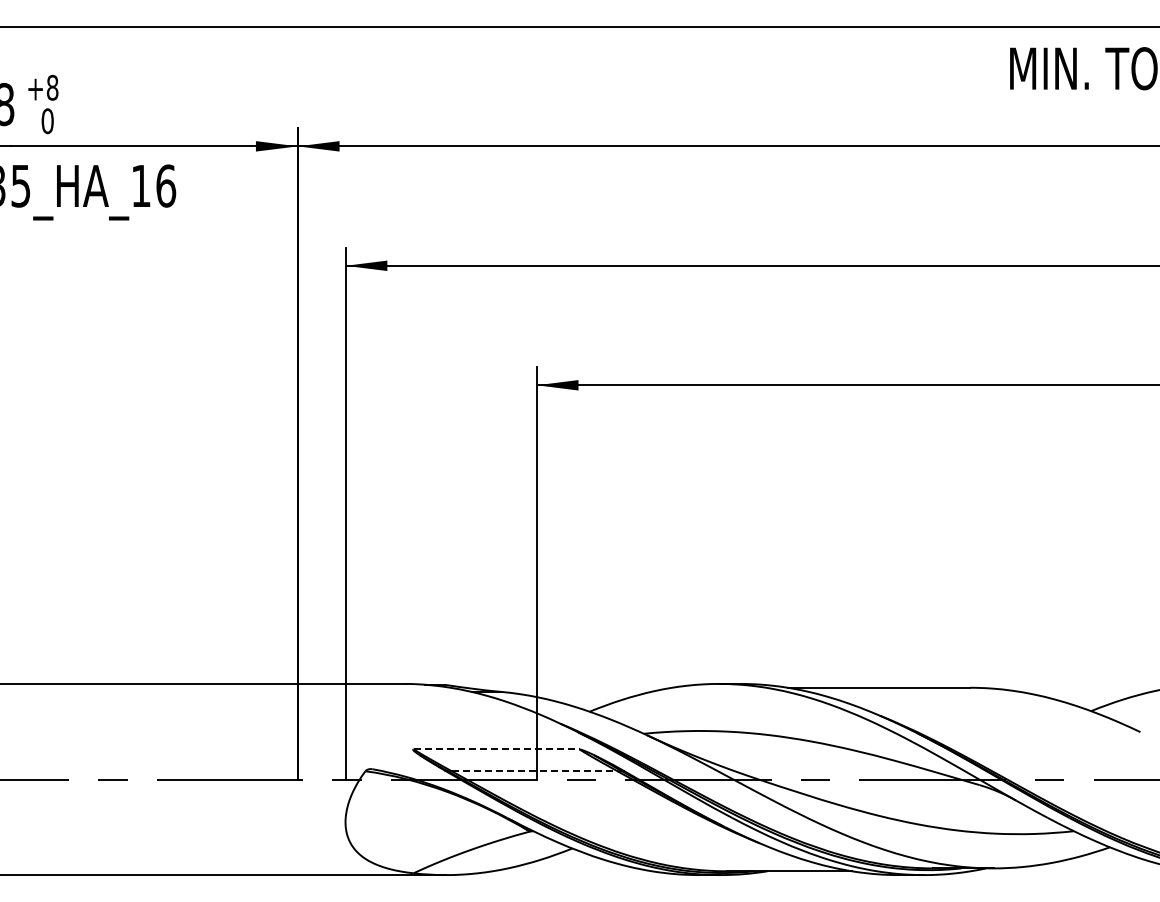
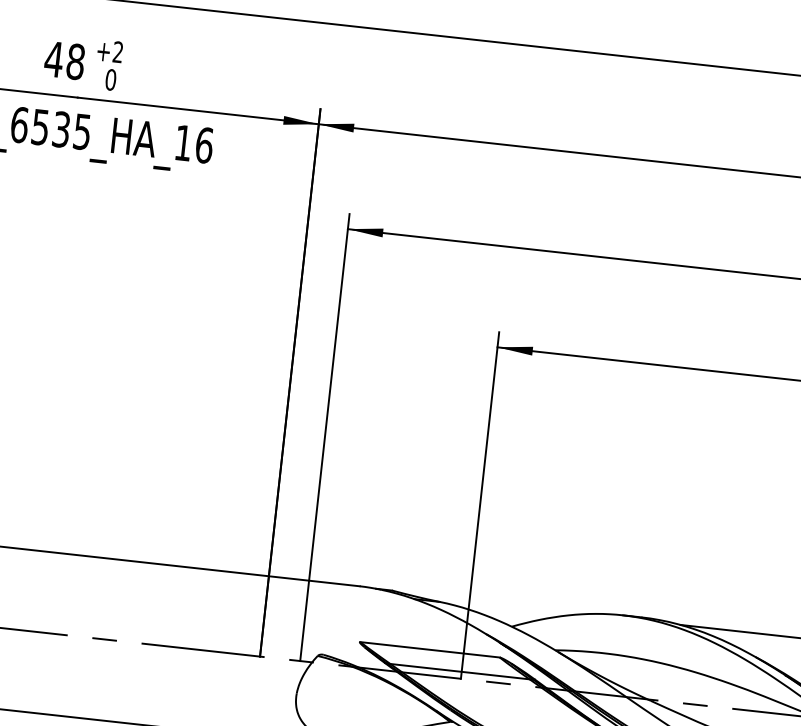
text: (52, 87) -> (118, 51), +8 -> +2
line: (496, 749) -> (429, 649), dashed -> solid
line: (534, 771) -> (459, 671), dashed -> solid

